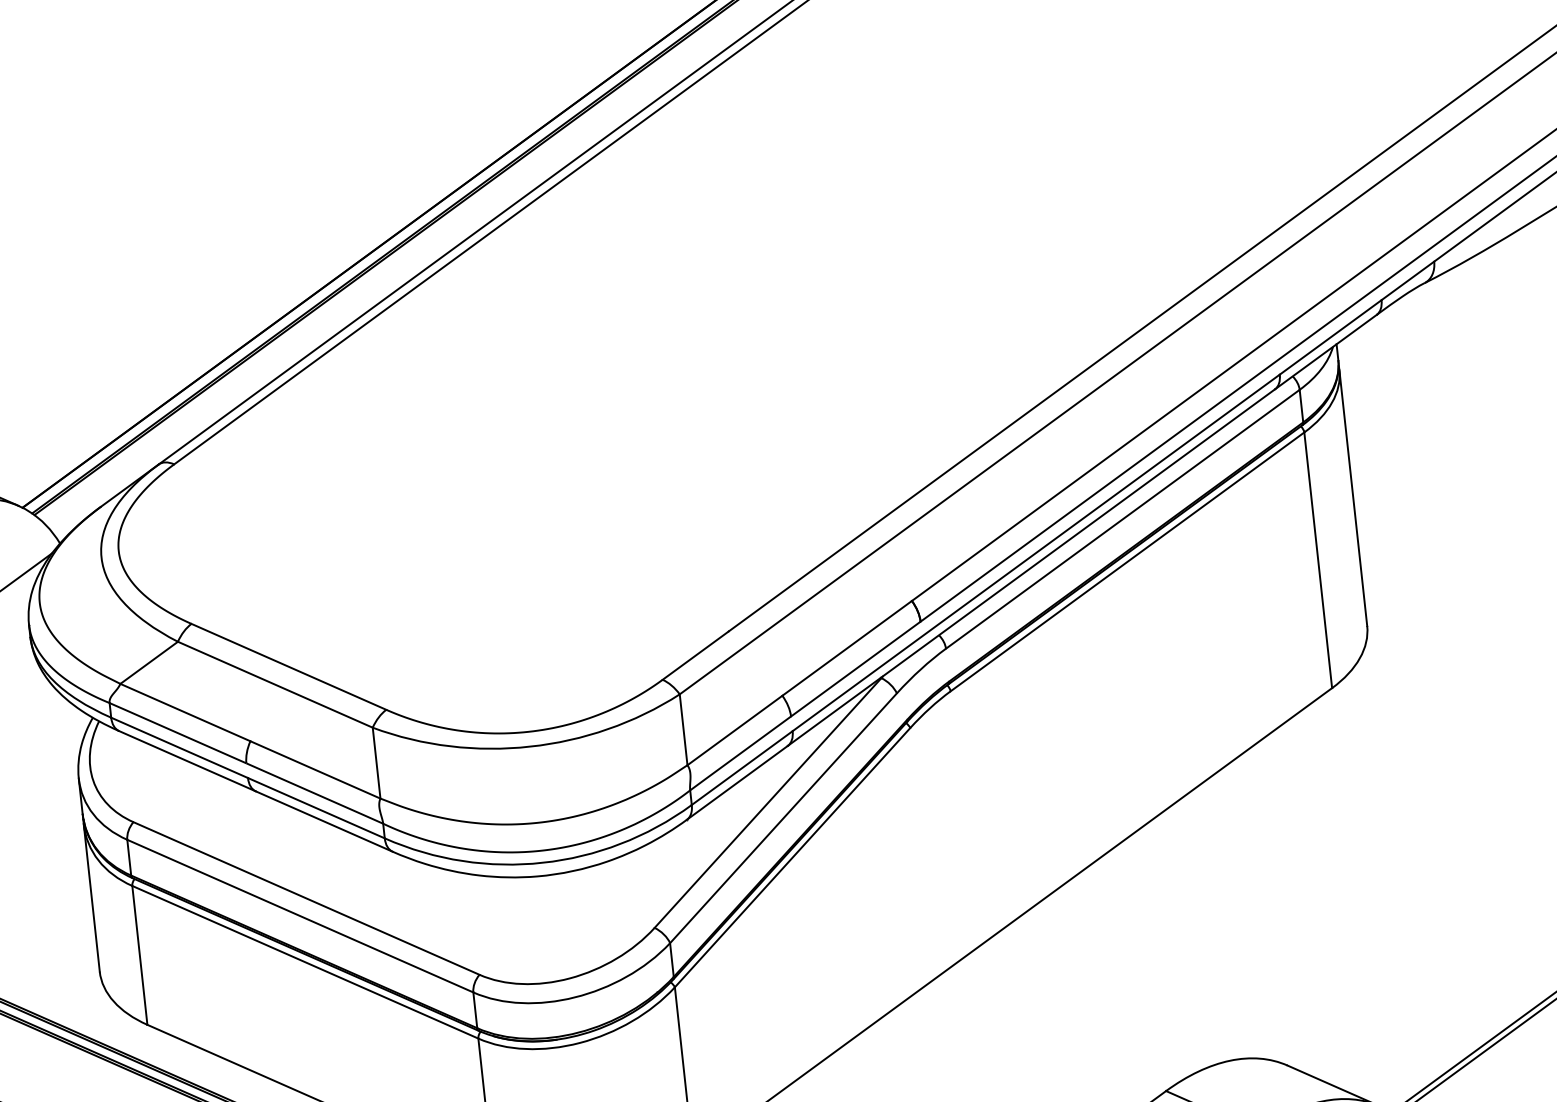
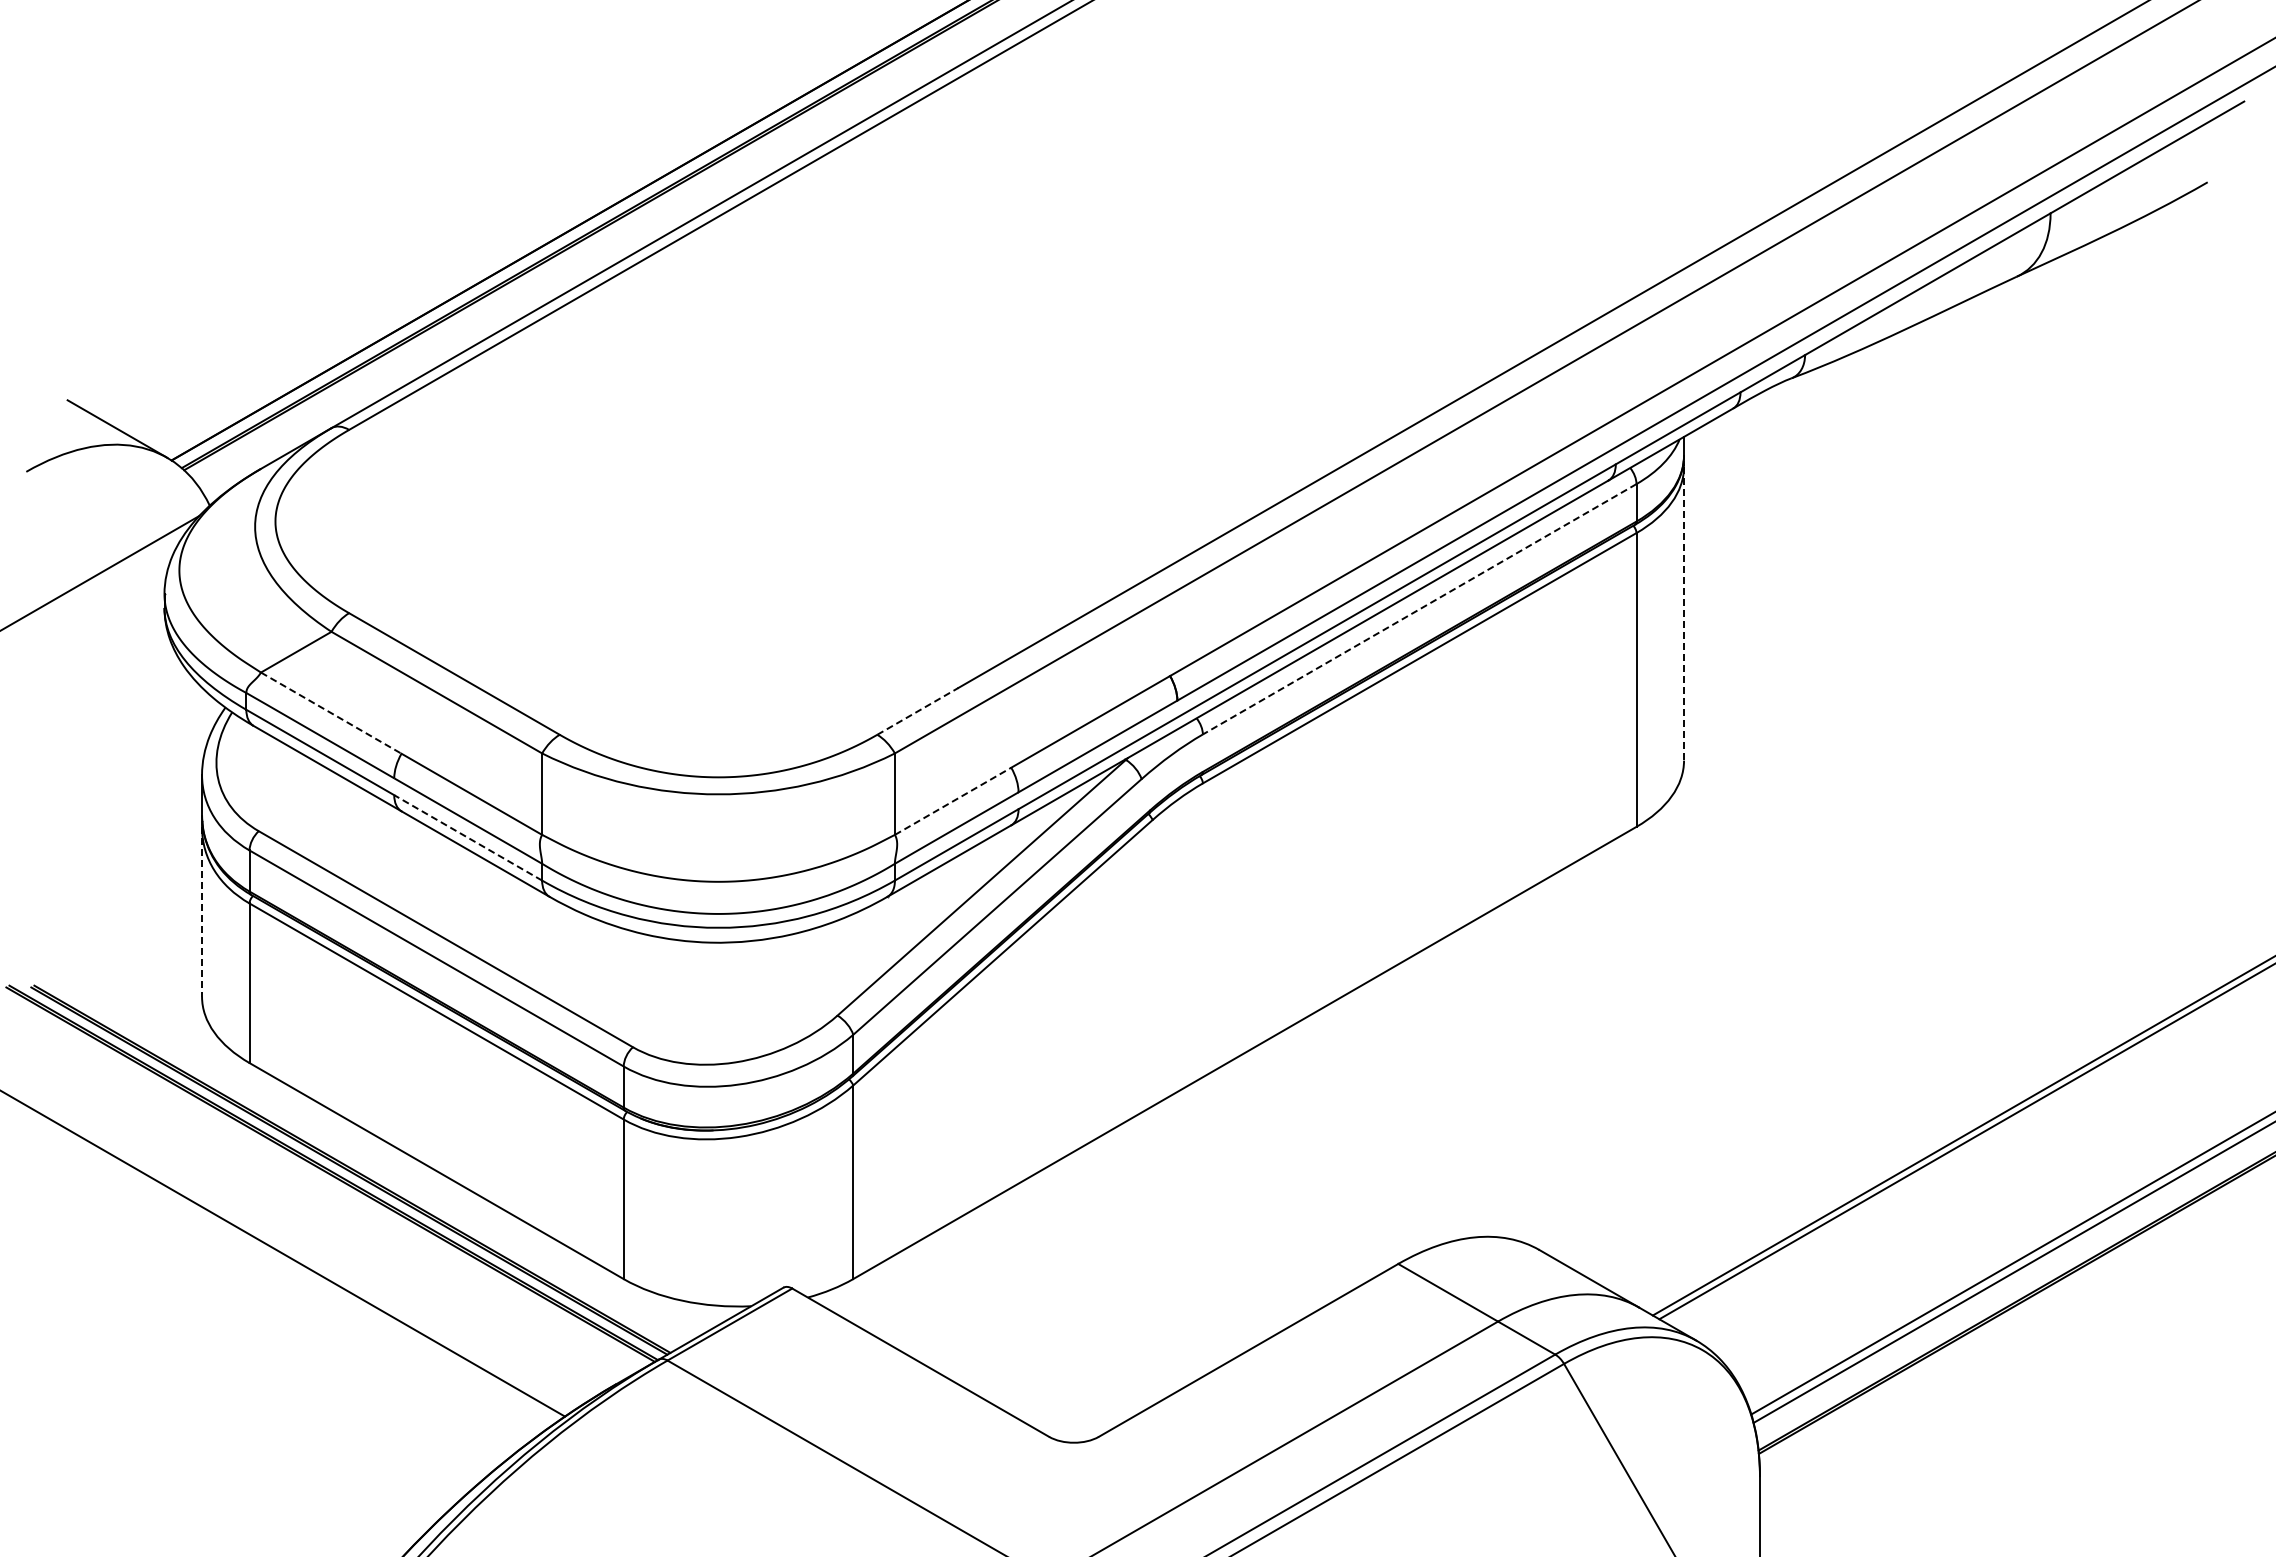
line: (1353, 497) -> (1684, 613), solid -> dashed
line: (1122, 519) -> (1419, 609), solid -> dashed
line: (695, 655) -> (917, 711), solid -> dashed
line: (185, 712) -> (331, 713), solid -> dashed
line: (735, 730) -> (953, 801), solid -> dashed
line: (315, 807) -> (467, 837), solid -> dashed
line: (92, 898) -> (202, 912), solid -> dashed

